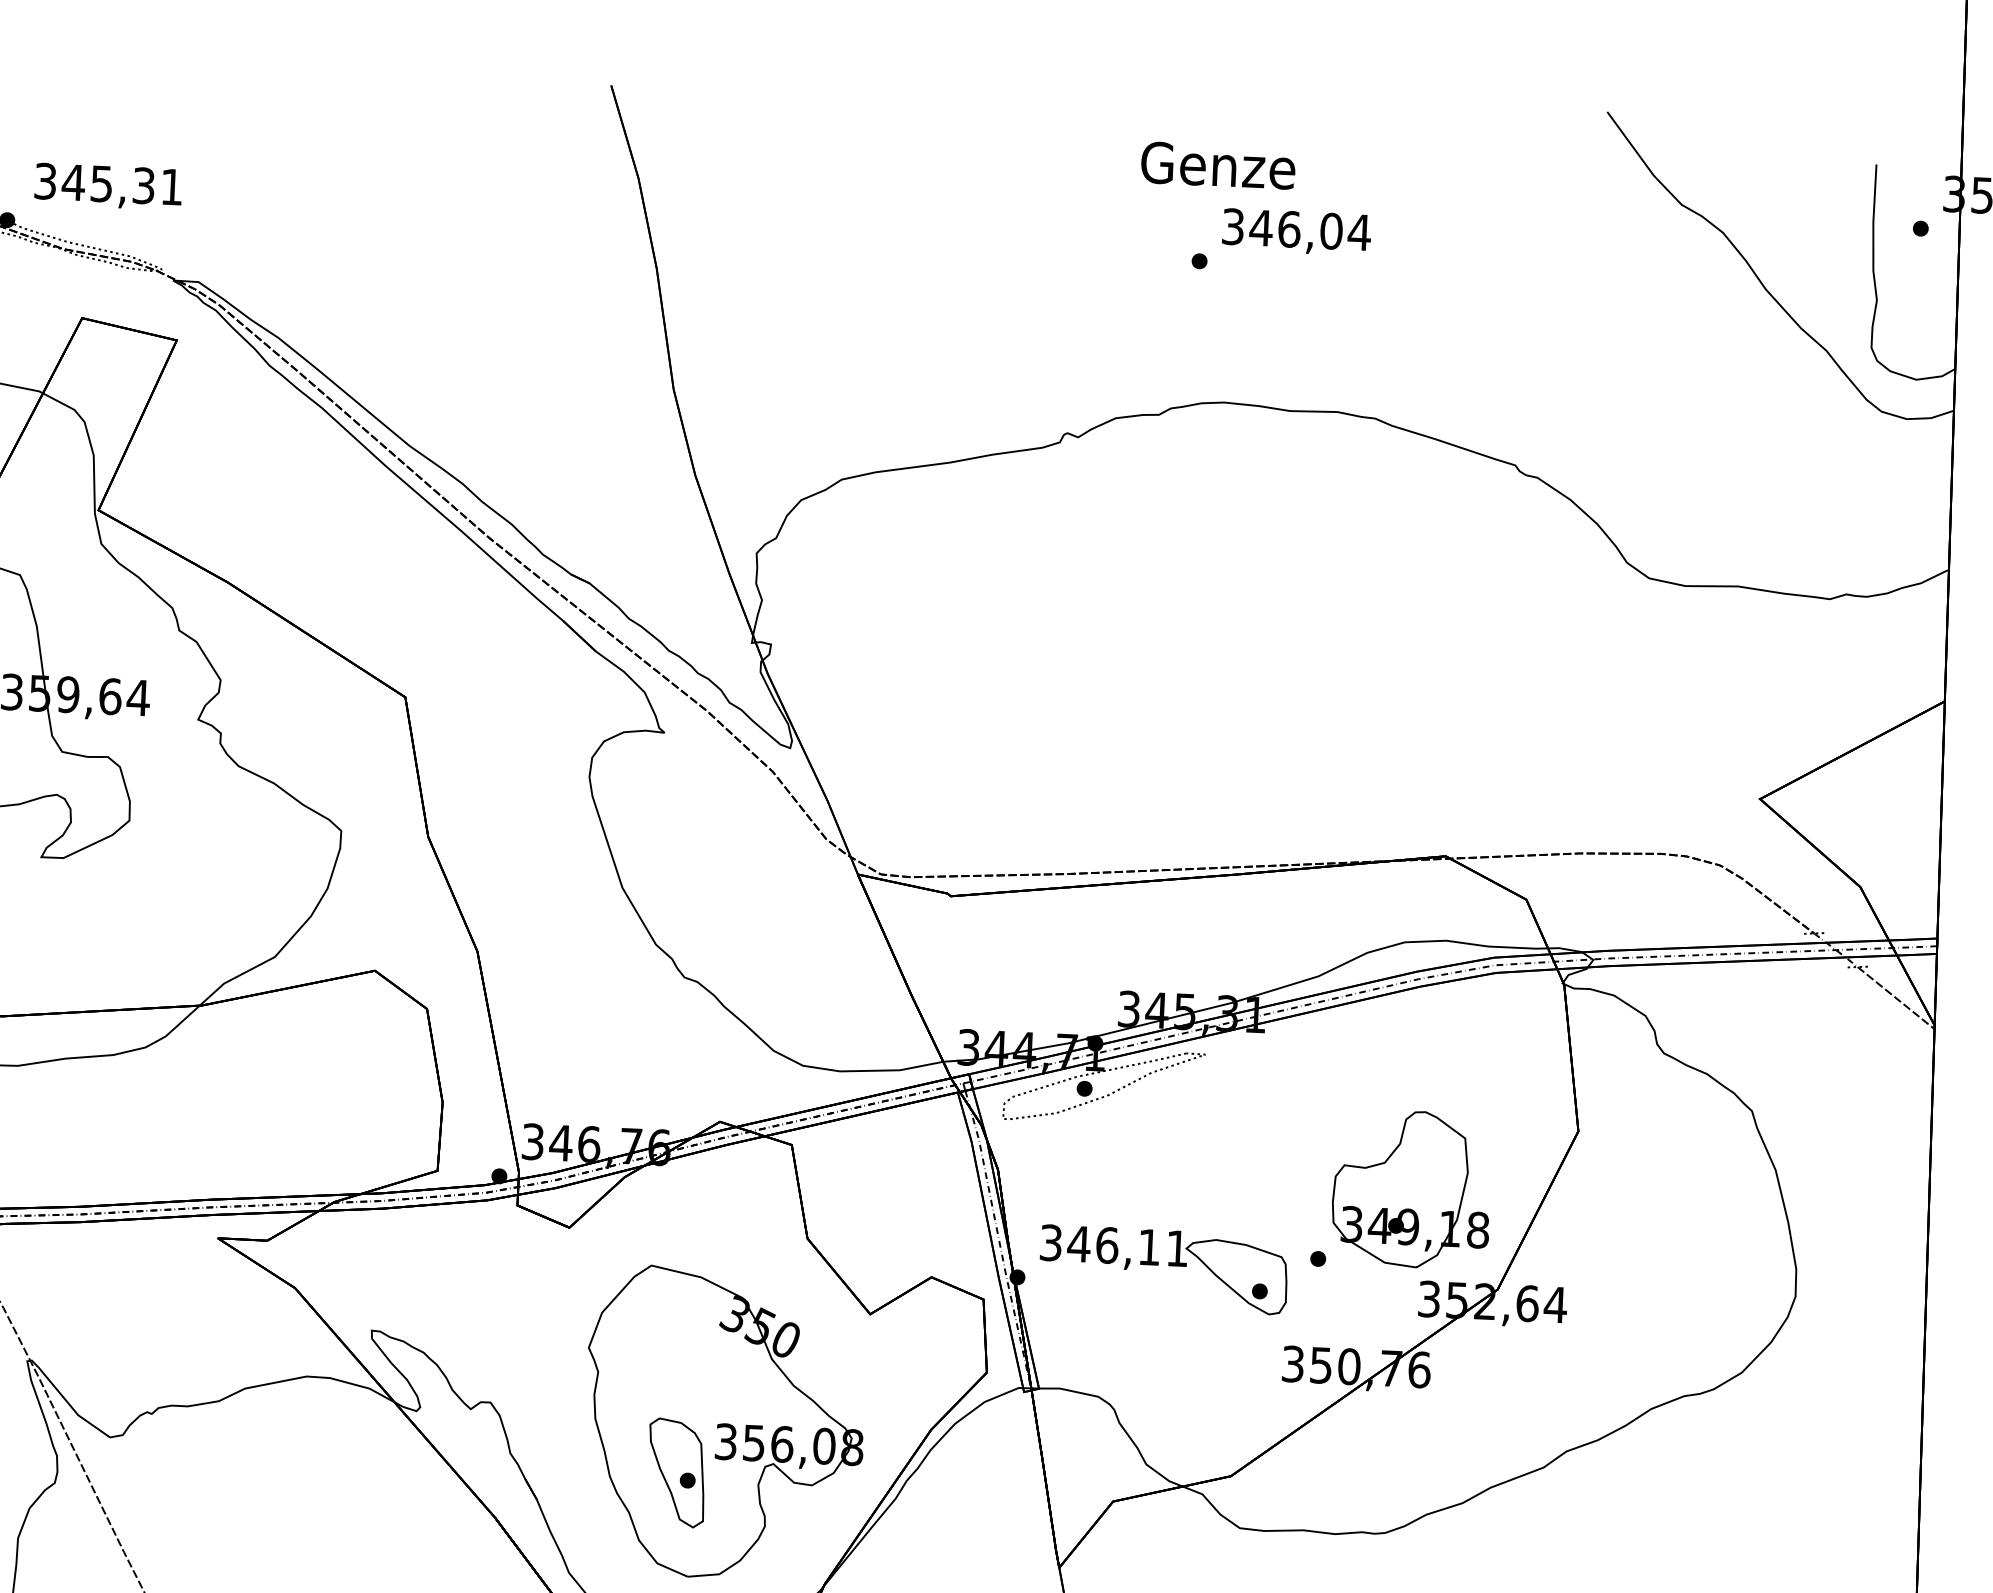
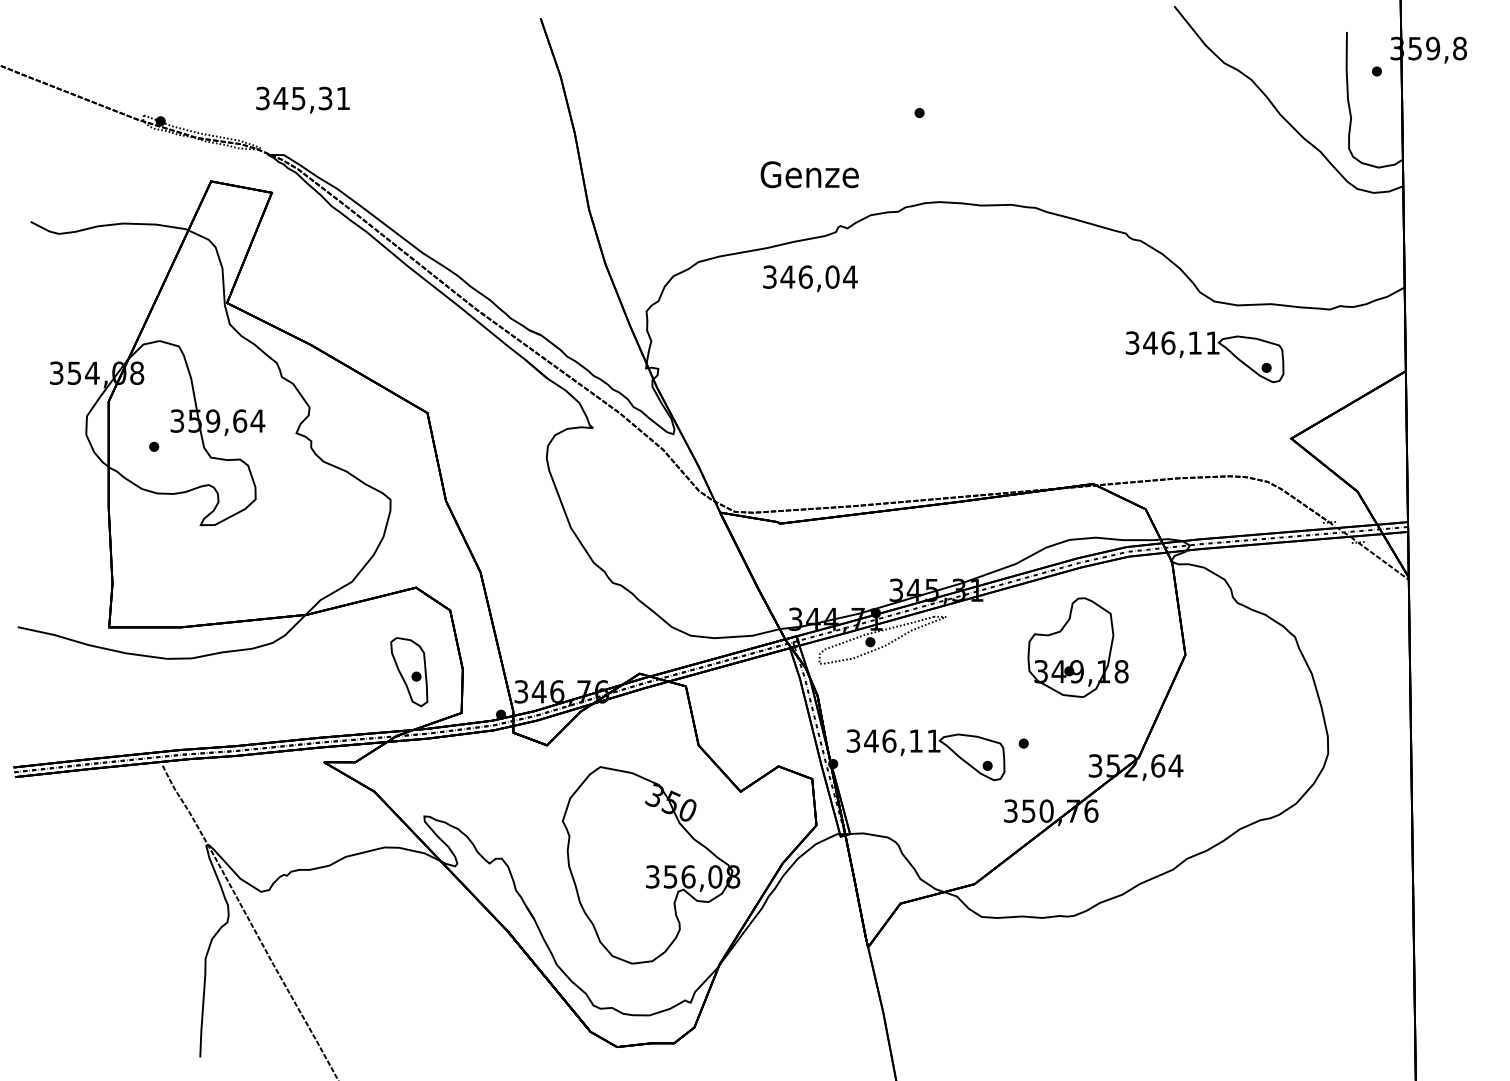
text: (1217, 165) -> (809, 174), moved
text: (107, 185) -> (302, 99), moved
text: (1296, 231) -> (810, 278), moved
part: (1629, 665) -> (1204, 357), added
part: (1410, 1189) -> (1077, 647), moved
part: (677, 1473) -> (409, 672), moved

